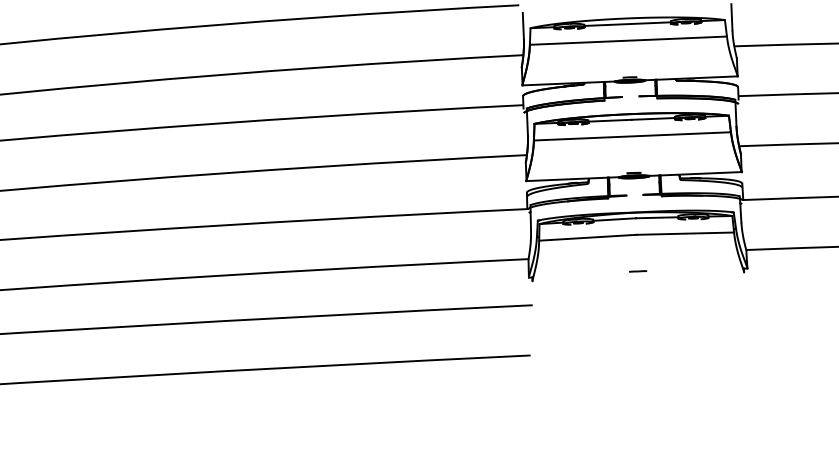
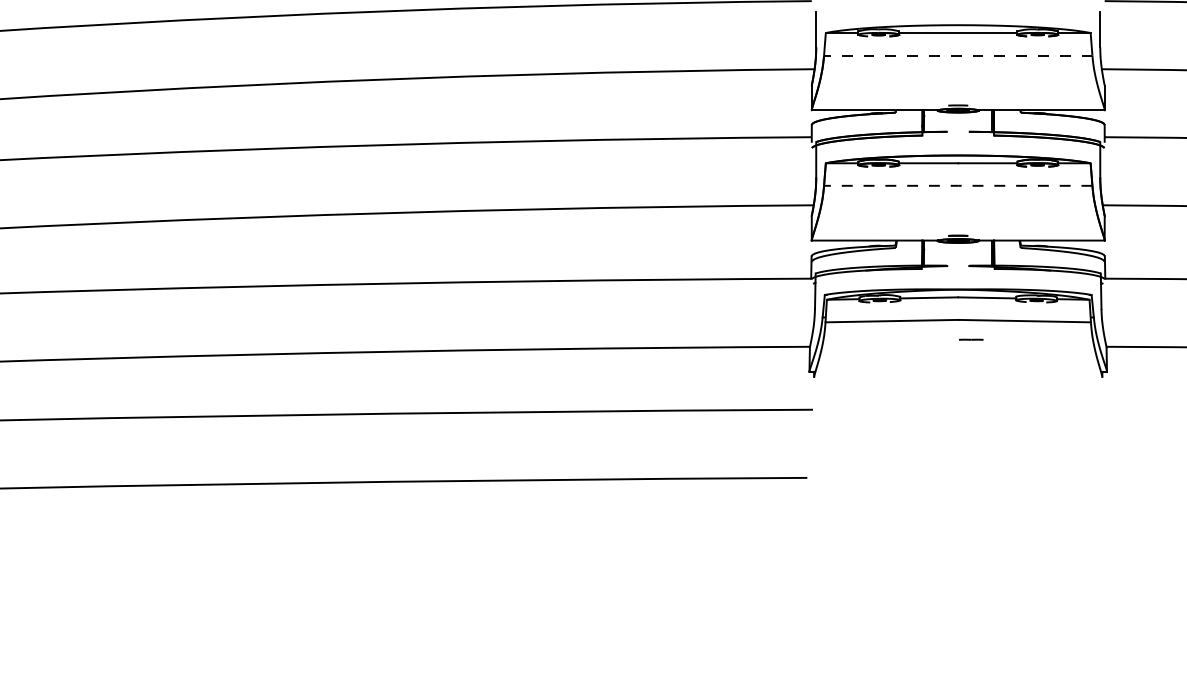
line: (627, 40) -> (957, 55), solid -> dashed
line: (632, 136) -> (958, 185), solid -> dashed
line: (638, 271) -> (971, 339), moved

